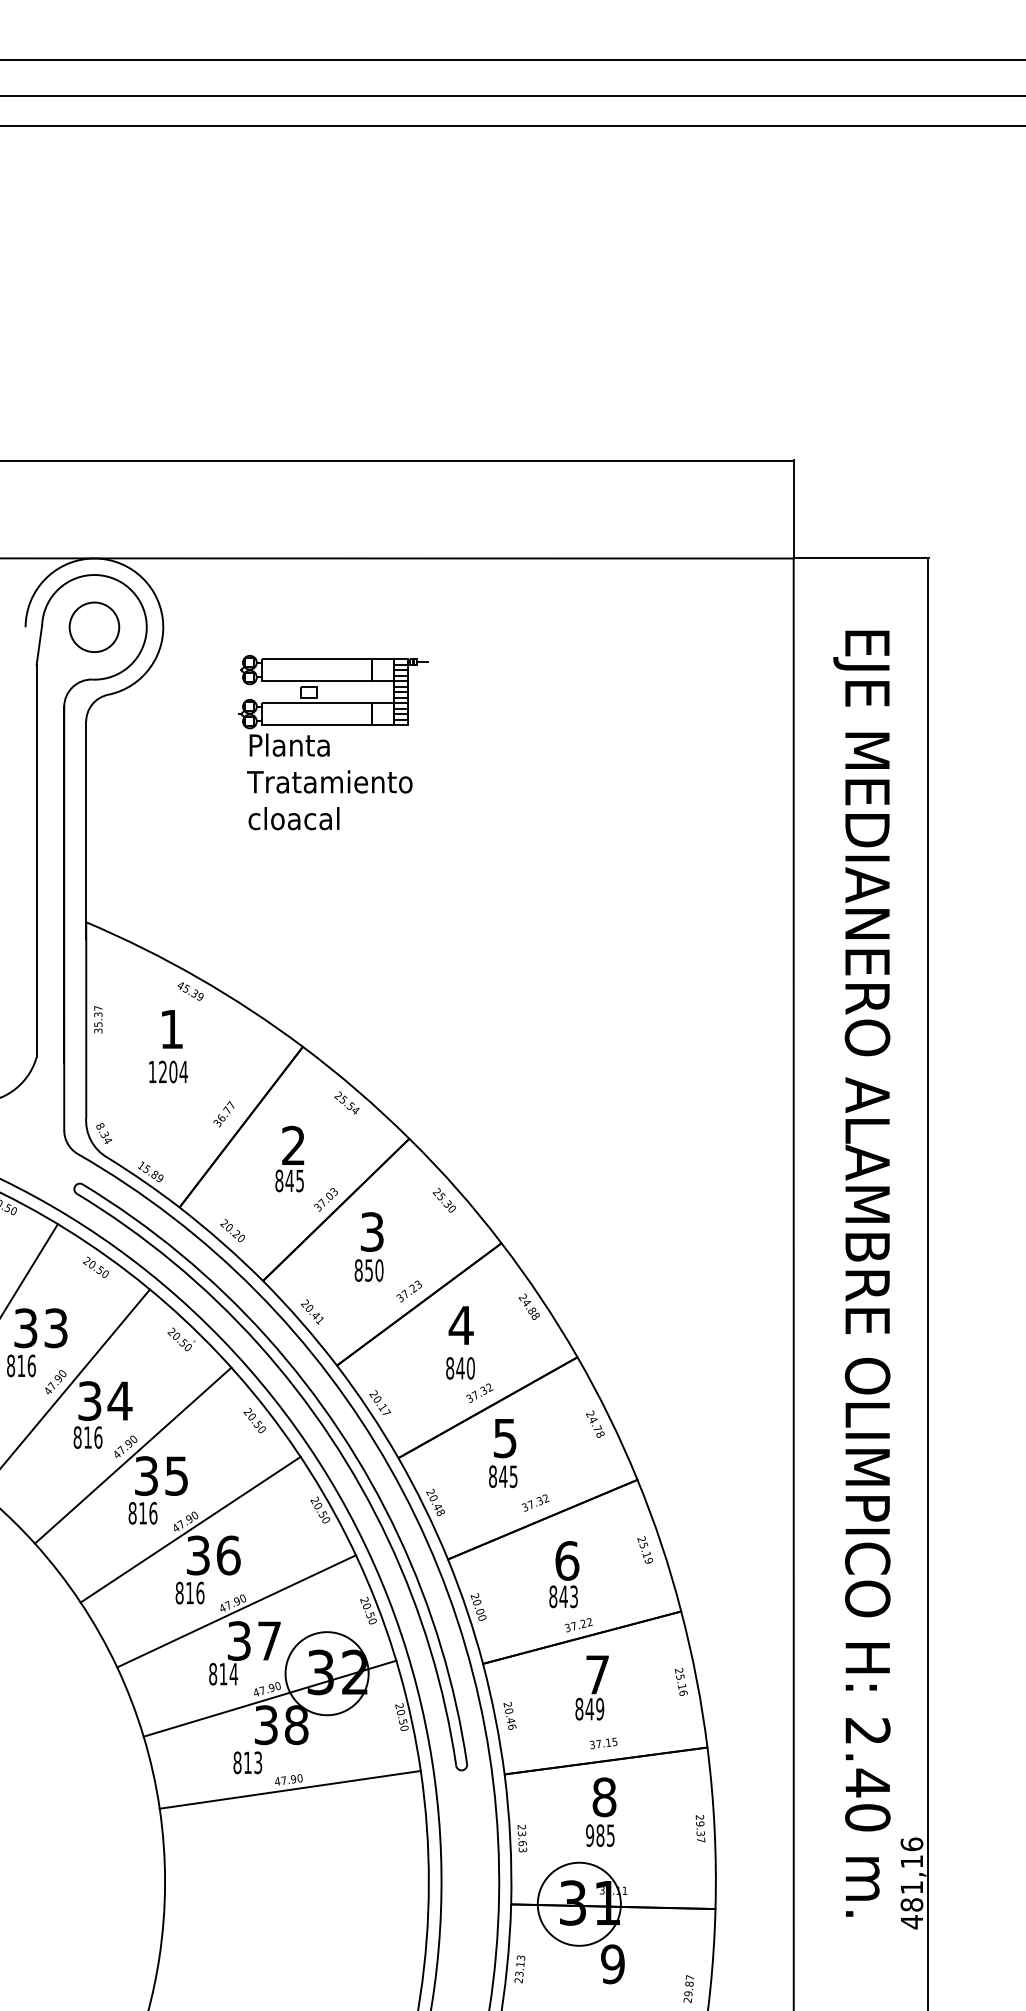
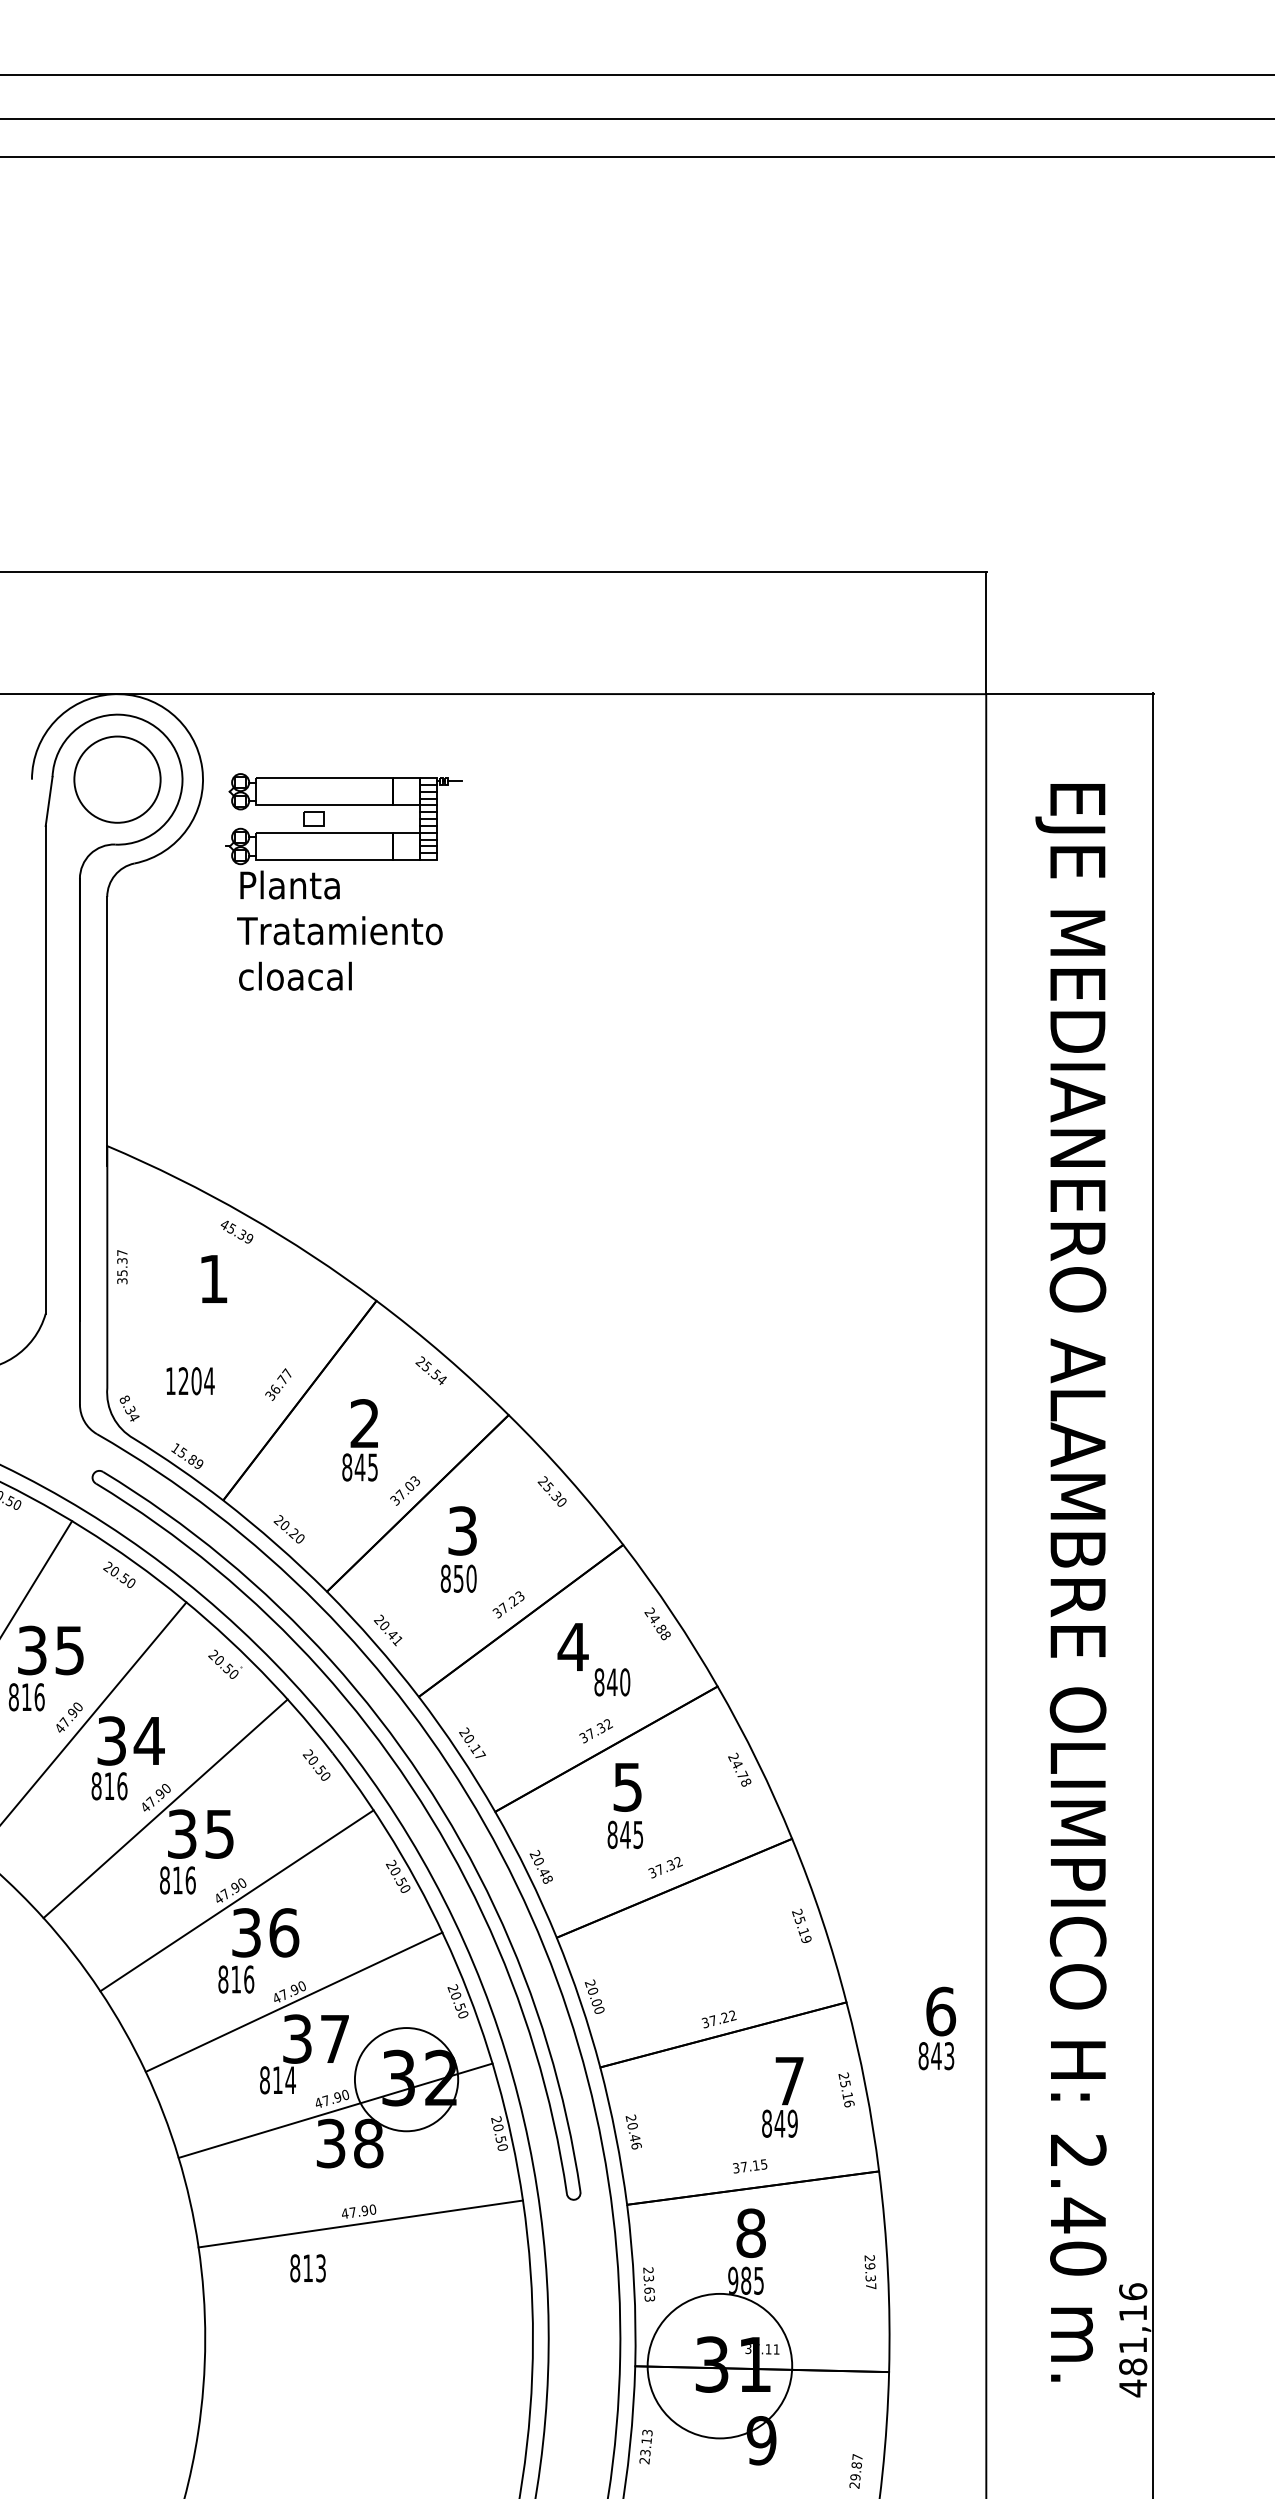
circle: (94, 627) -> (117, 779), size x1.4
part: (332, 742) -> (343, 881), moved
text: (168, 1072) -> (190, 1381), moved
text: (55, 1327) -> (69, 1649), 33 -> 35
text: (460, 1368) -> (612, 1682), moved
text: (563, 1574) -> (936, 2028), moved
text: (591, 1688) -> (782, 2097), moved
text: (247, 1762) -> (307, 2268), moved
circle: (579, 1903) -> (719, 2365), size x1.4

